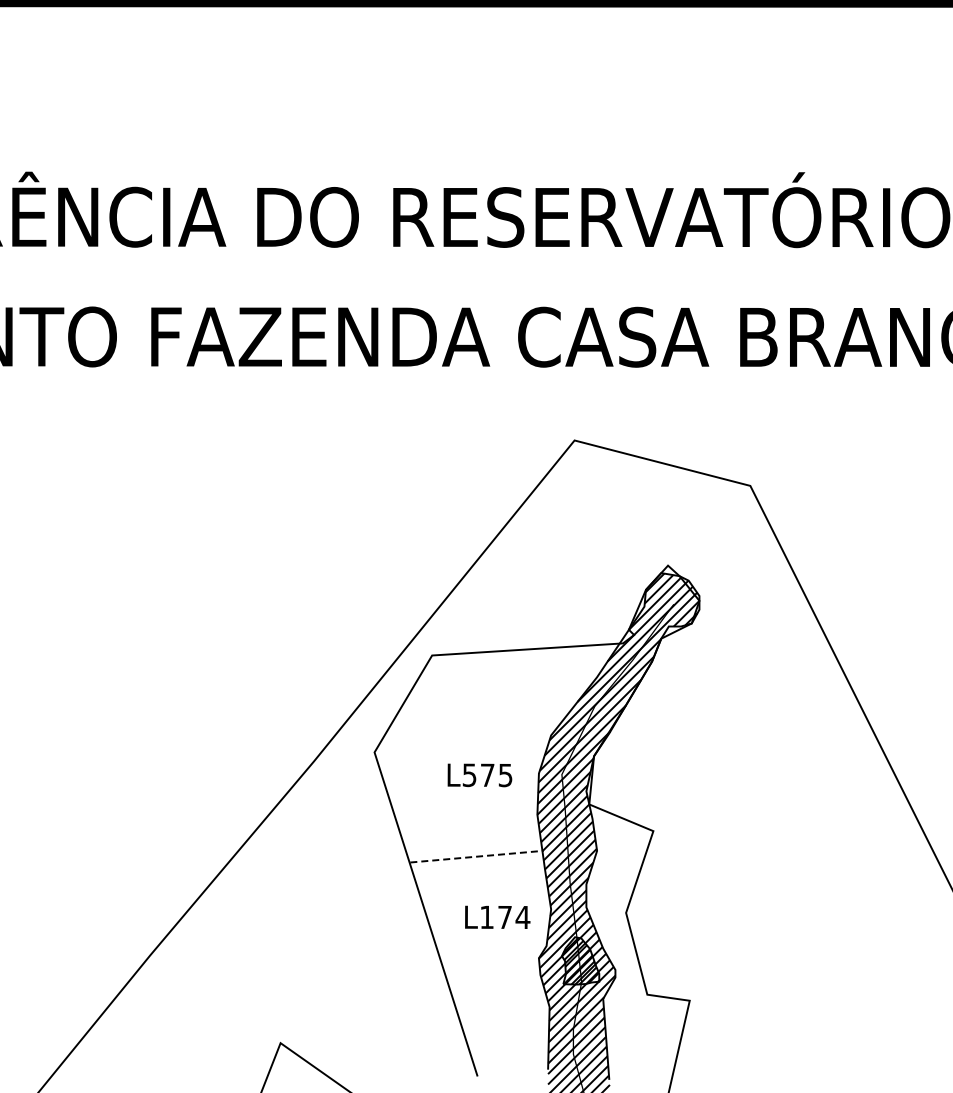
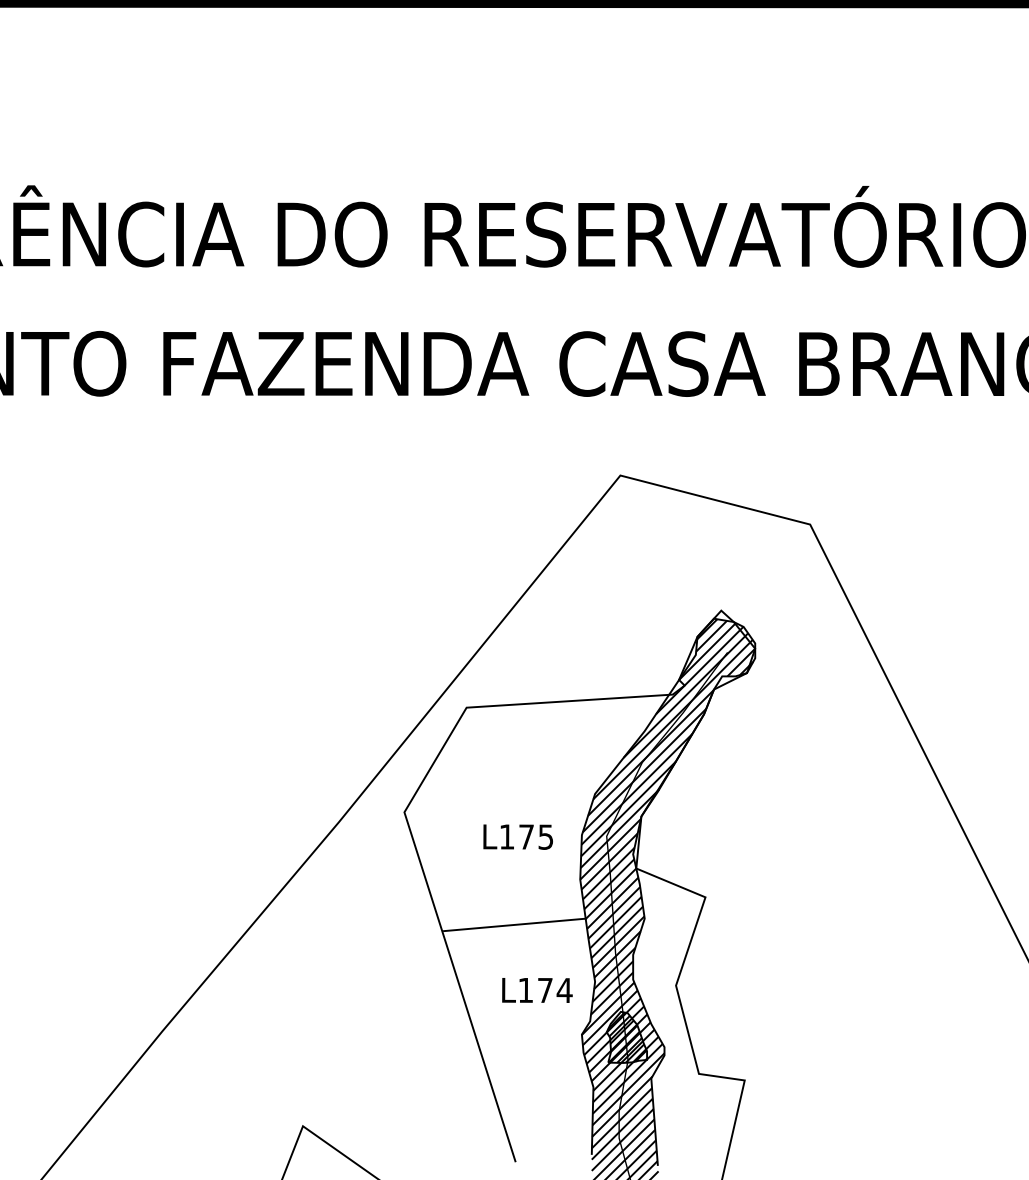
text: (469, 775) -> (506, 837), L575 -> L175
line: (476, 856) -> (514, 924), dashed -> solid

